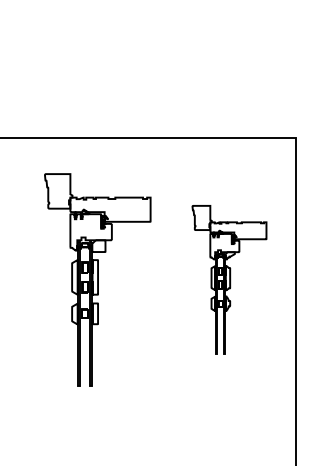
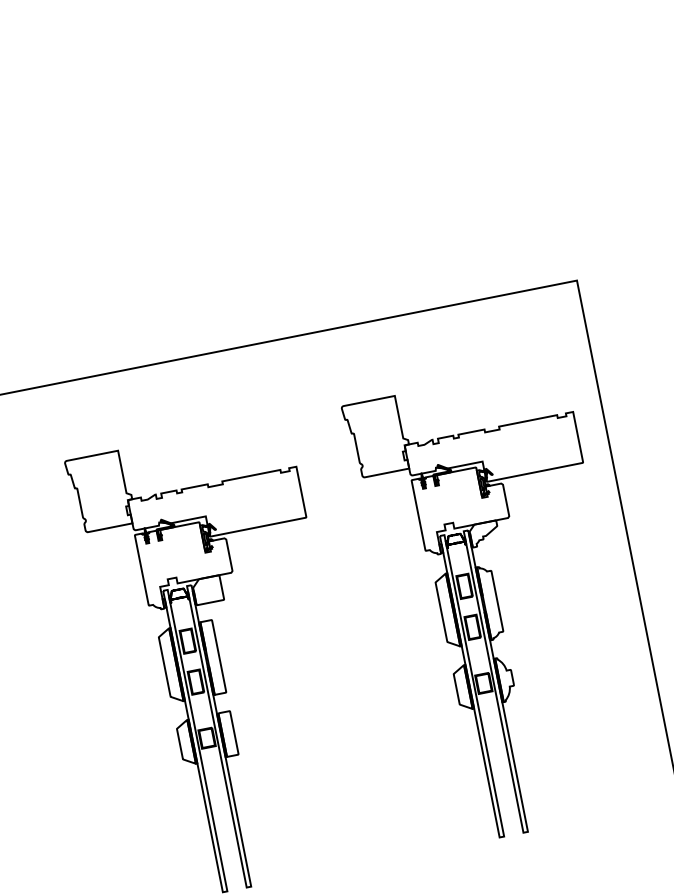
part: (229, 279) -> (496, 605), size x1.43

